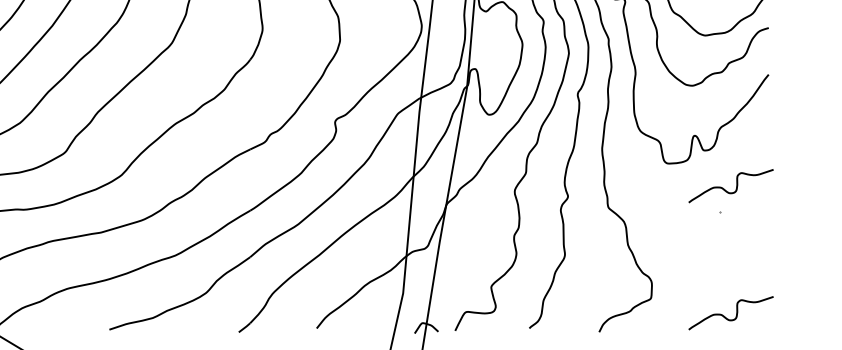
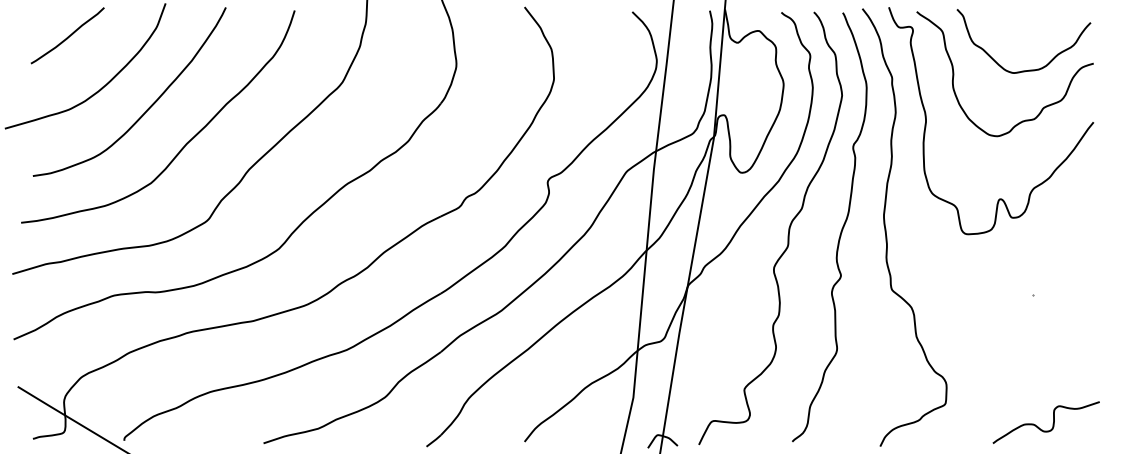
curve: (736, 186) -> (1052, 263), removed

